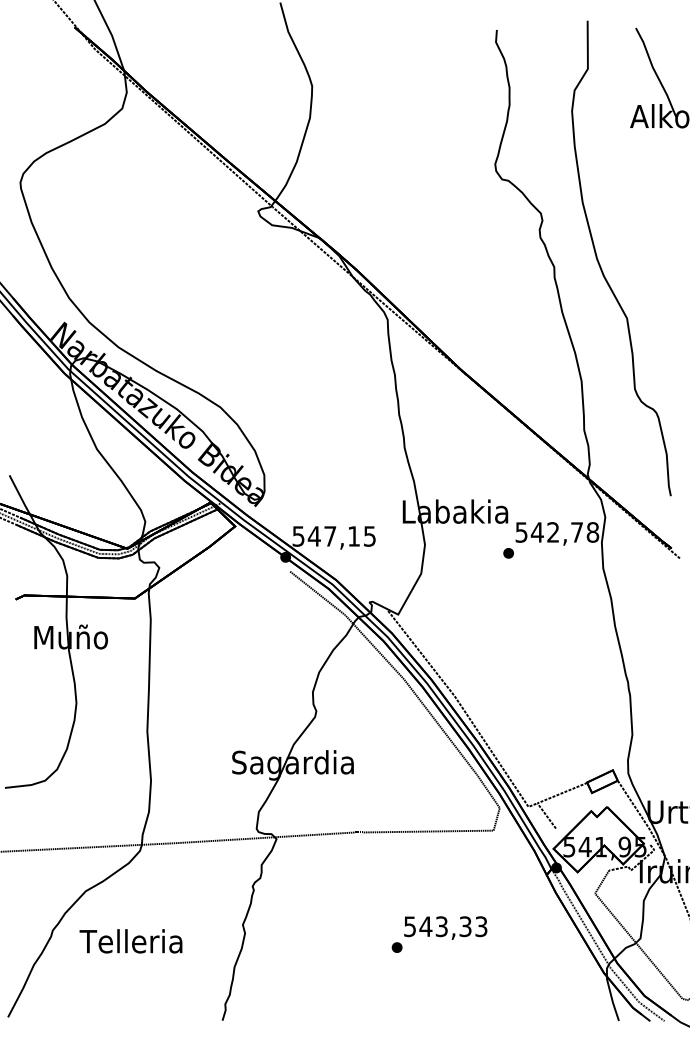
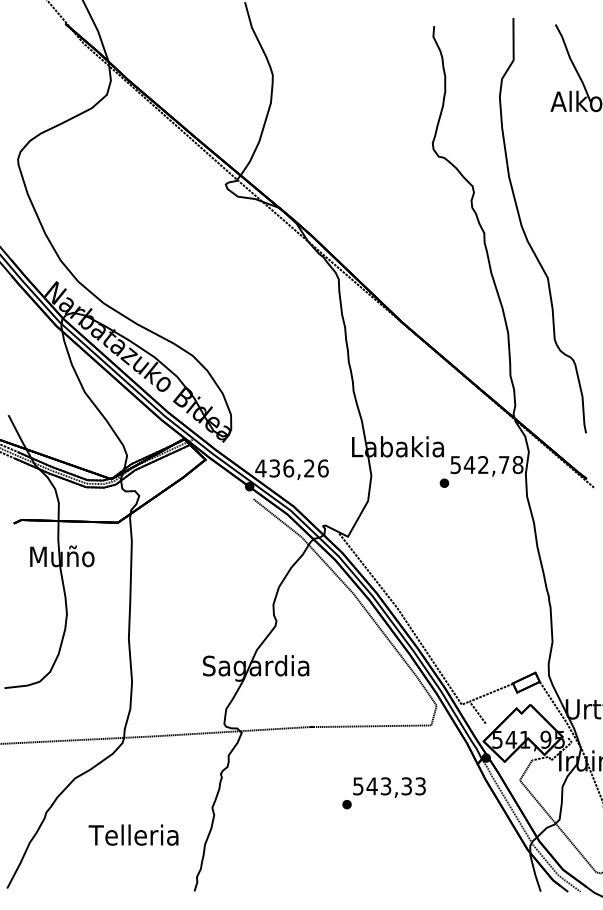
text: (333, 536) -> (291, 468), 547,15 -> 436,26
text: (438, 934) -> (383, 793), moved
text: (130, 940) -> (133, 834), moved

